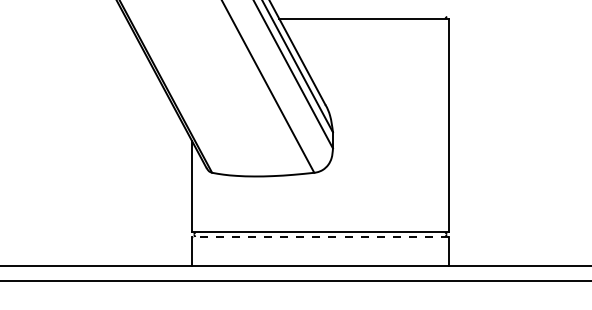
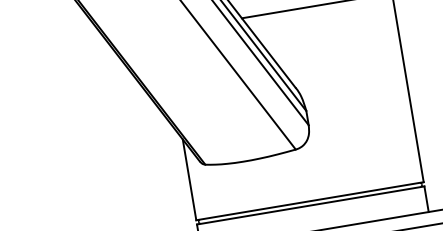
line: (319, 236) -> (309, 205), dashed -> solid

